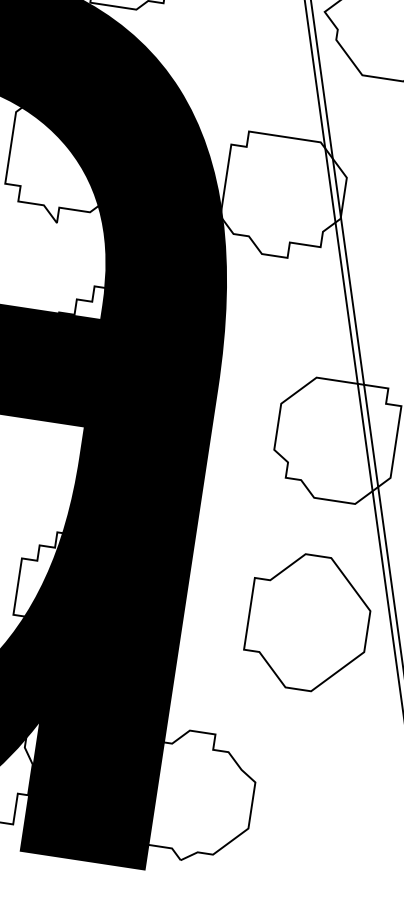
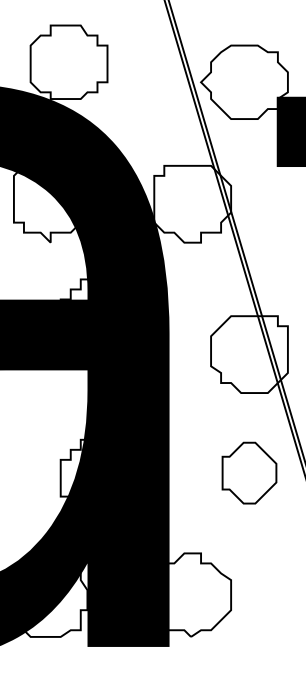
part: (308, 621) -> (249, 472), size x0.7

